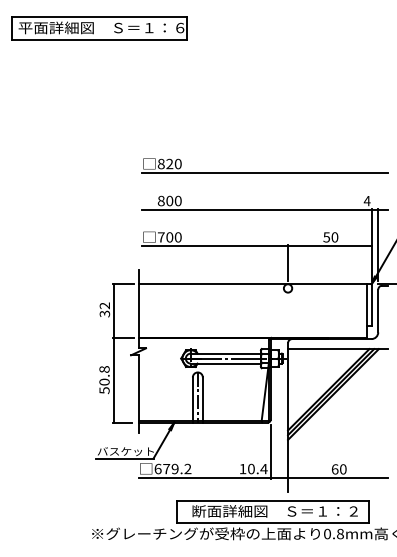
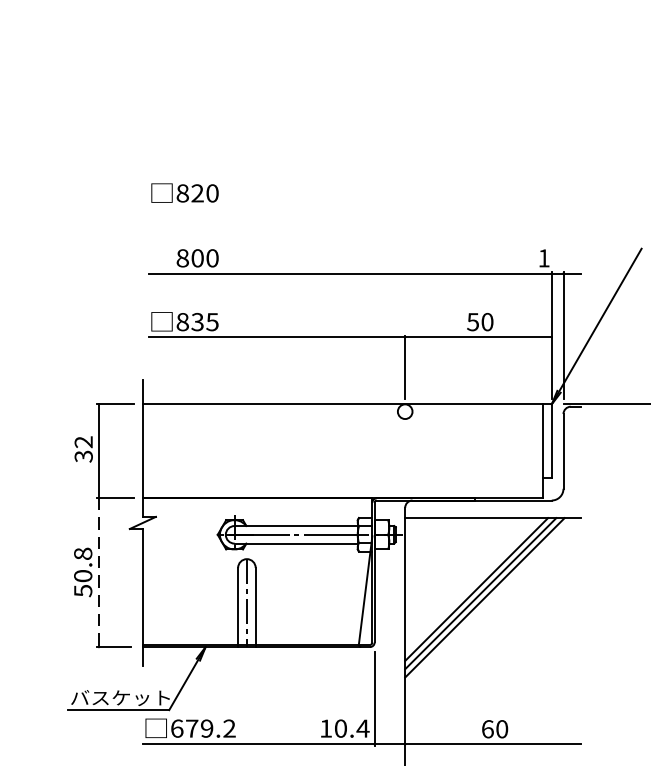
line: (264, 172) -> (363, 208), removed
text: (366, 201) -> (542, 259), 4 -> 1
text: (169, 237) -> (197, 322), 700 -> 835
line: (113, 380) -> (98, 573), solid -> dashed

